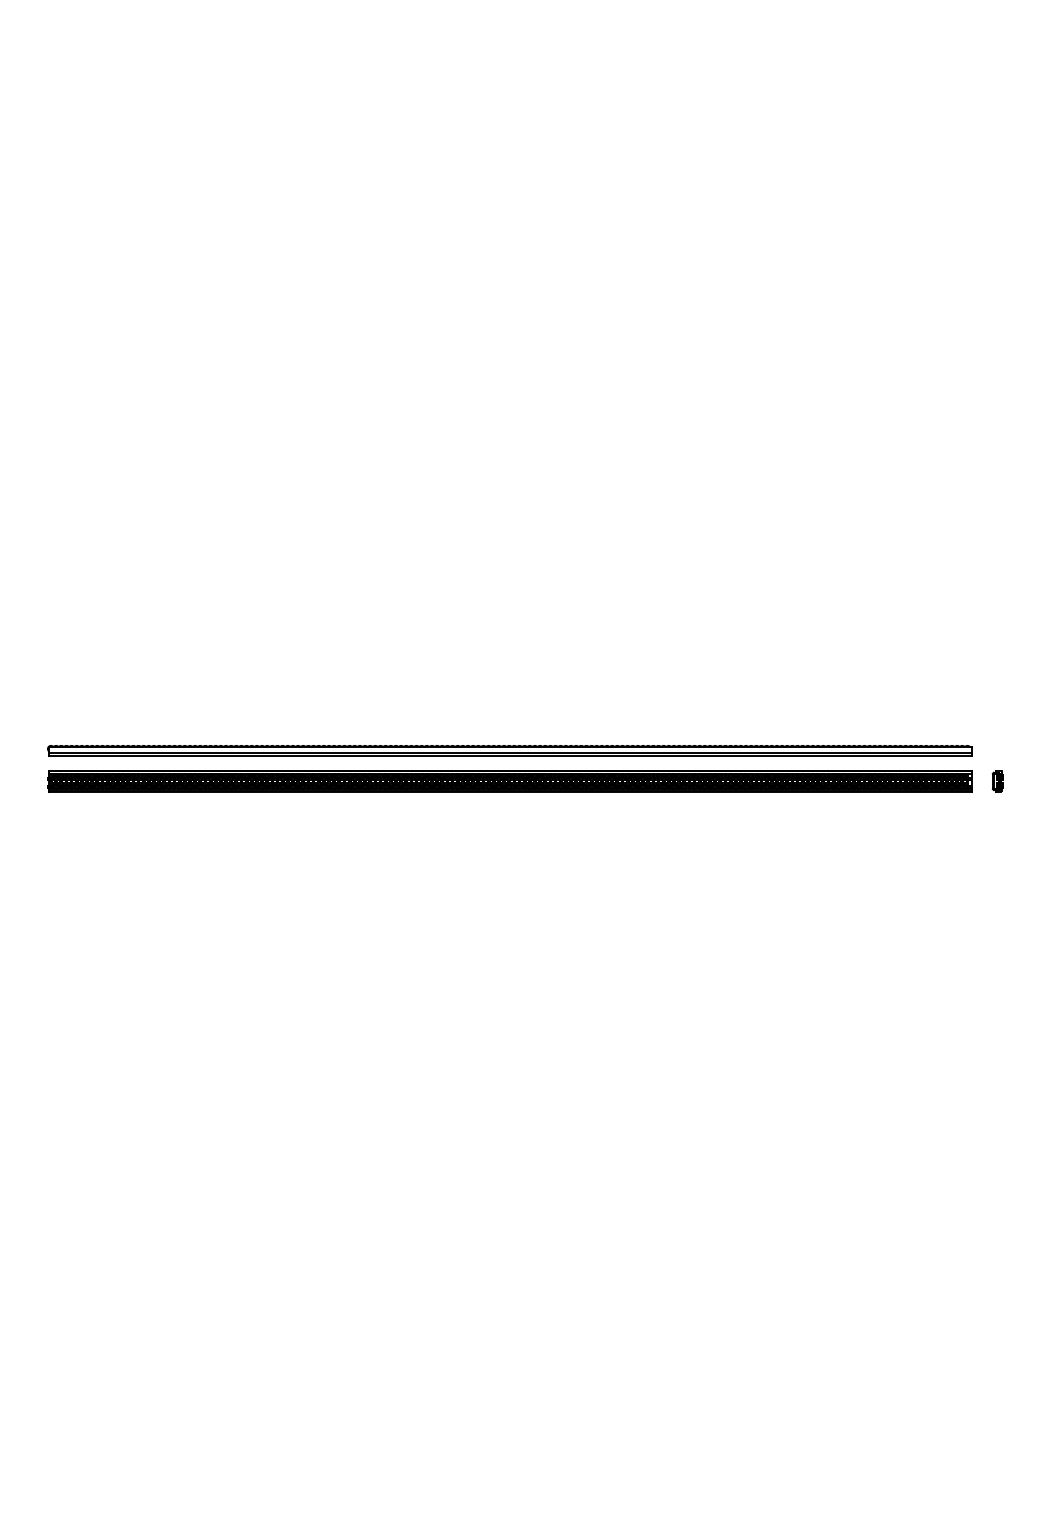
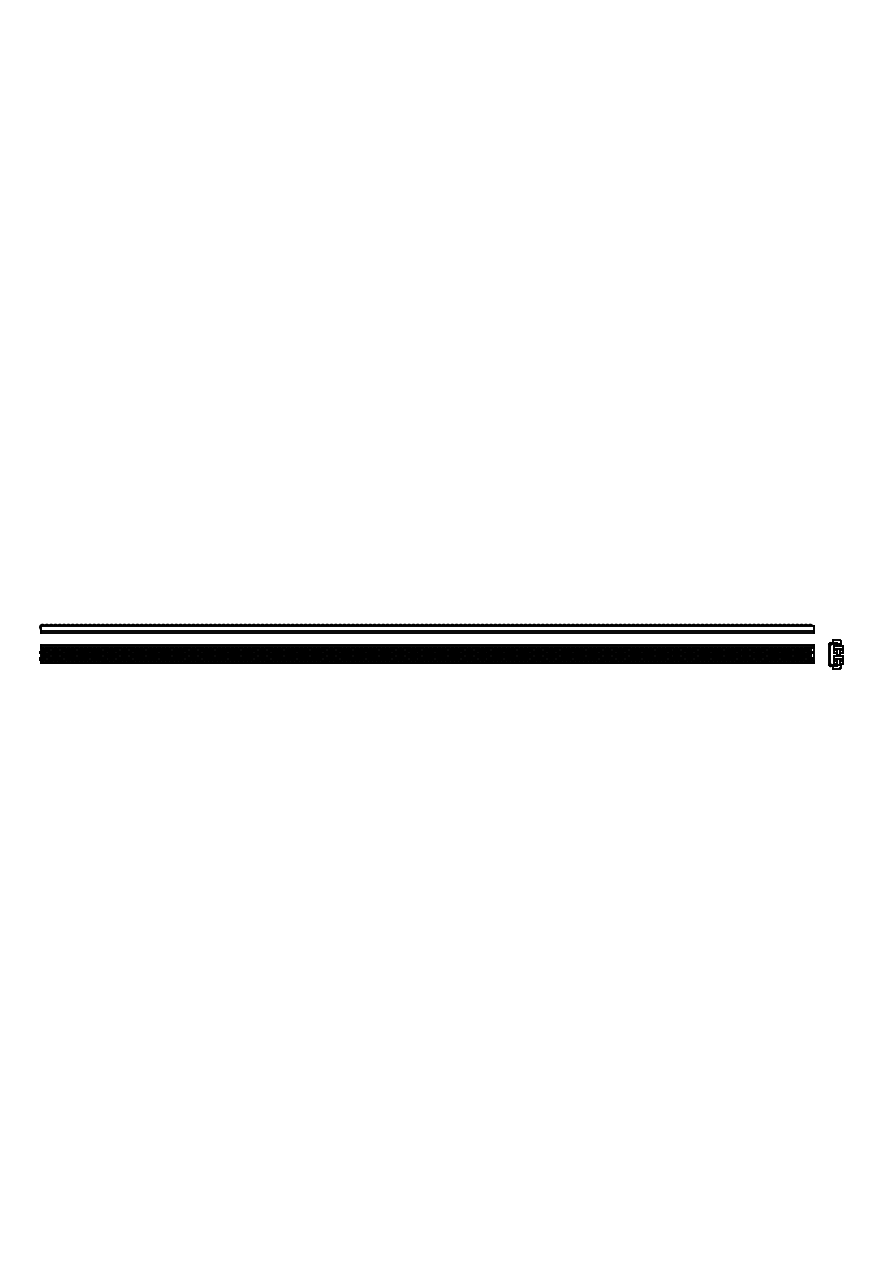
part: (997, 780) -> (835, 653), size x1.6

